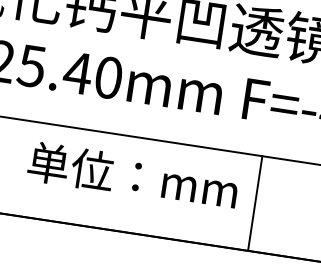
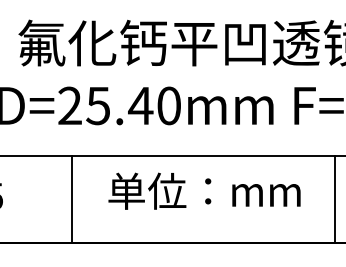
line: (255, 202) -> (335, 198), moved

